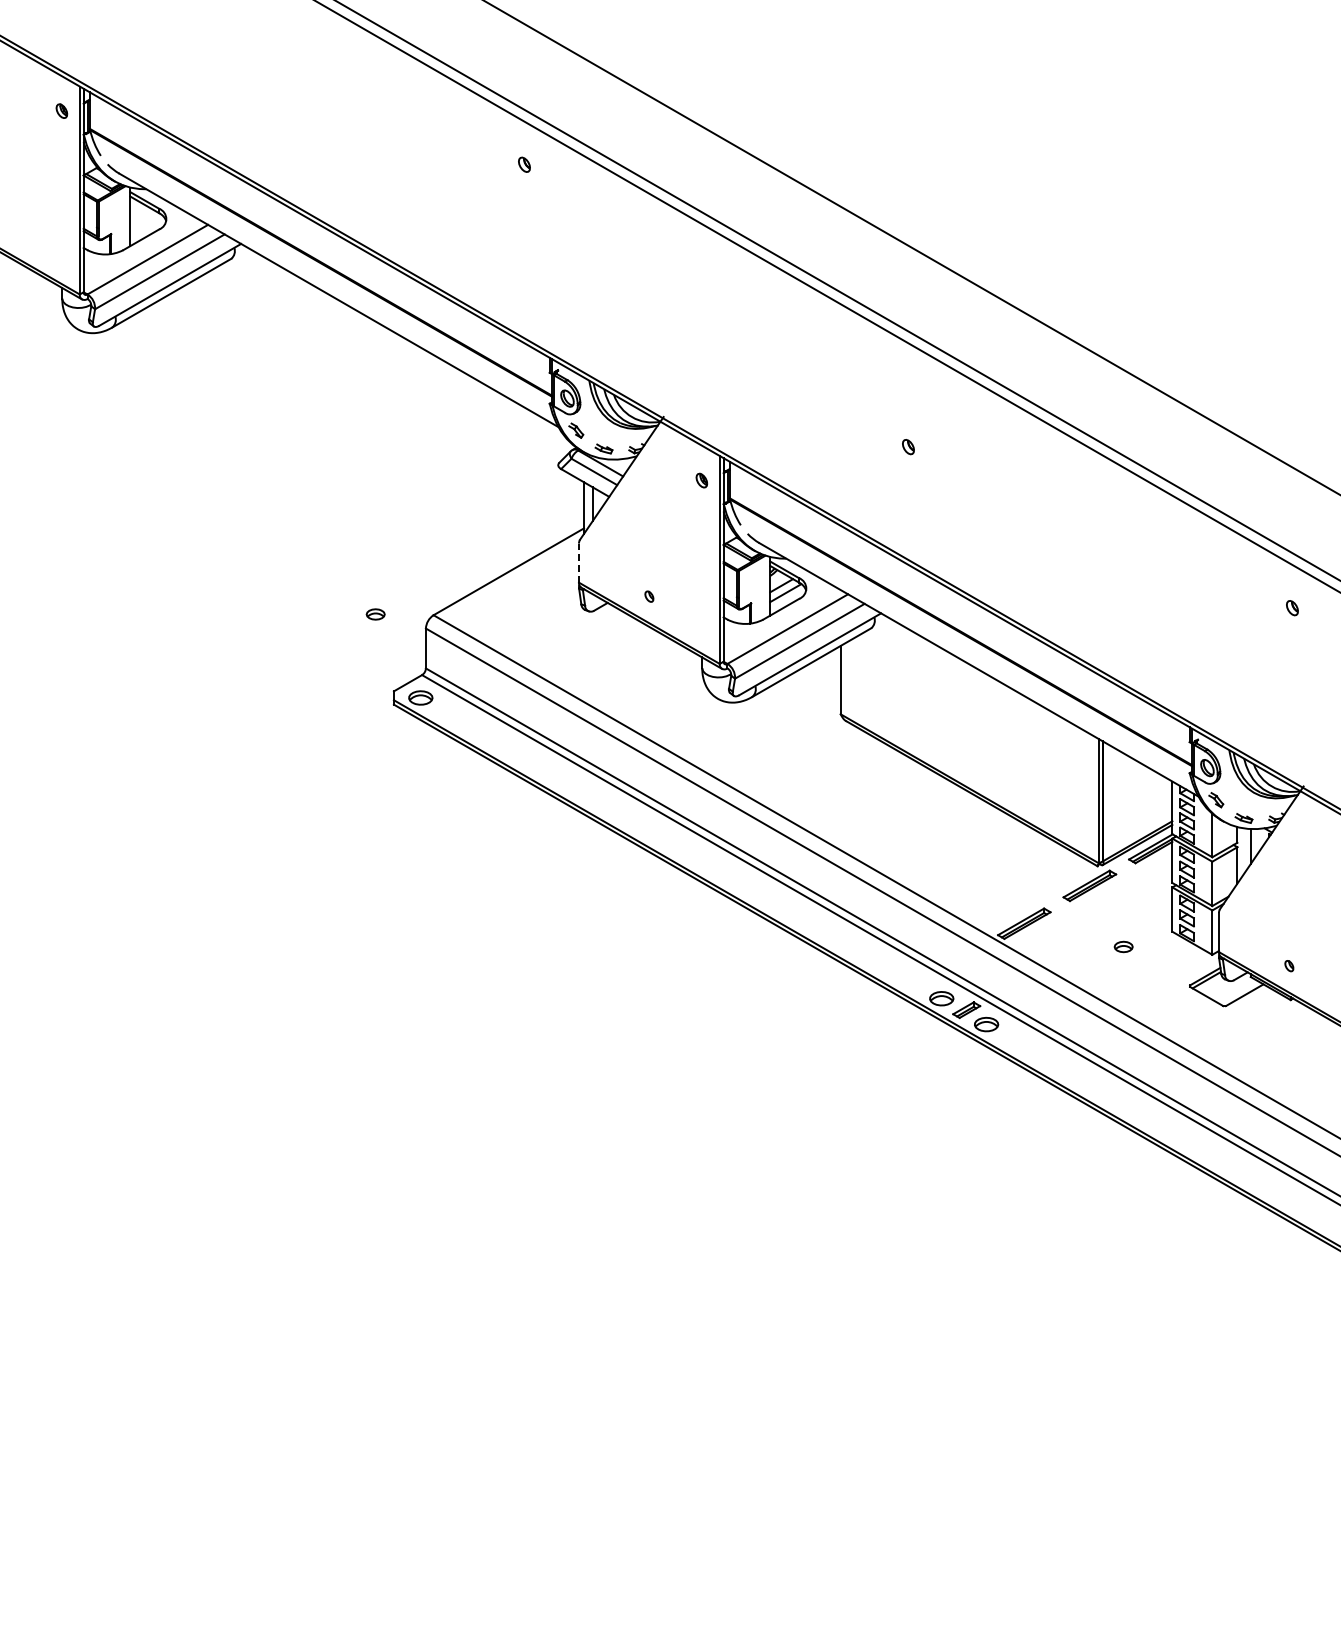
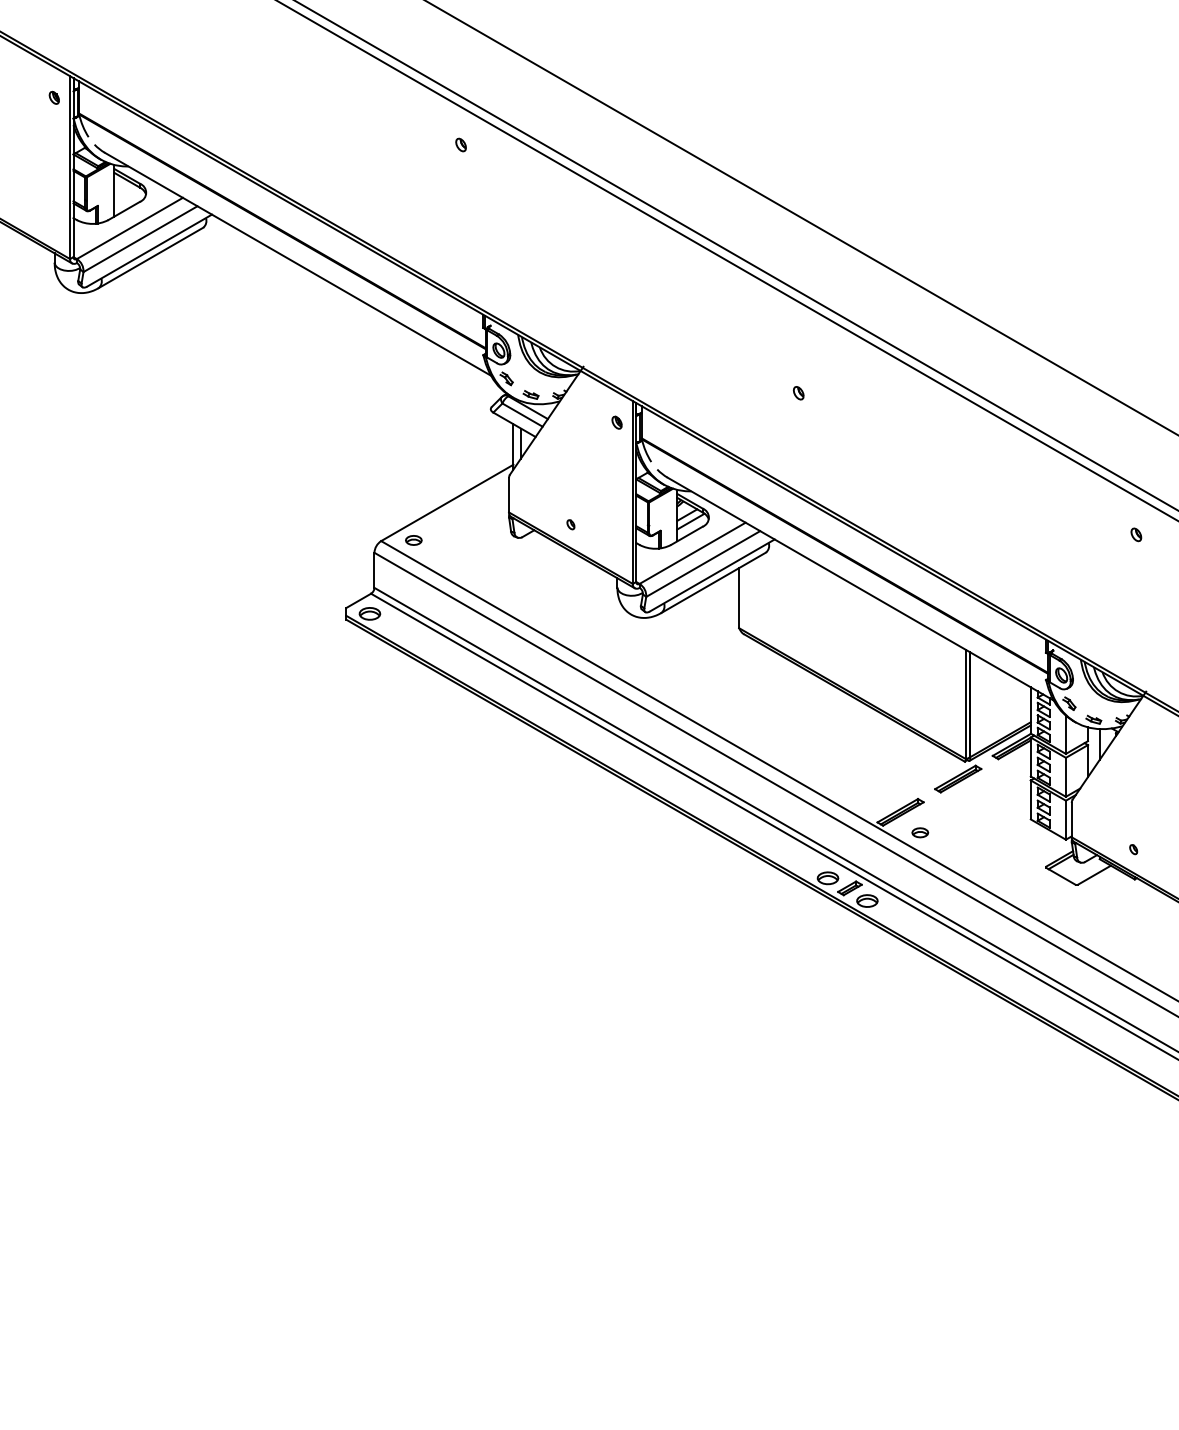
line: (579, 563) -> (509, 495), dashed -> solid
part: (375, 614) -> (413, 540), moved
part: (1123, 946) -> (920, 832), moved

